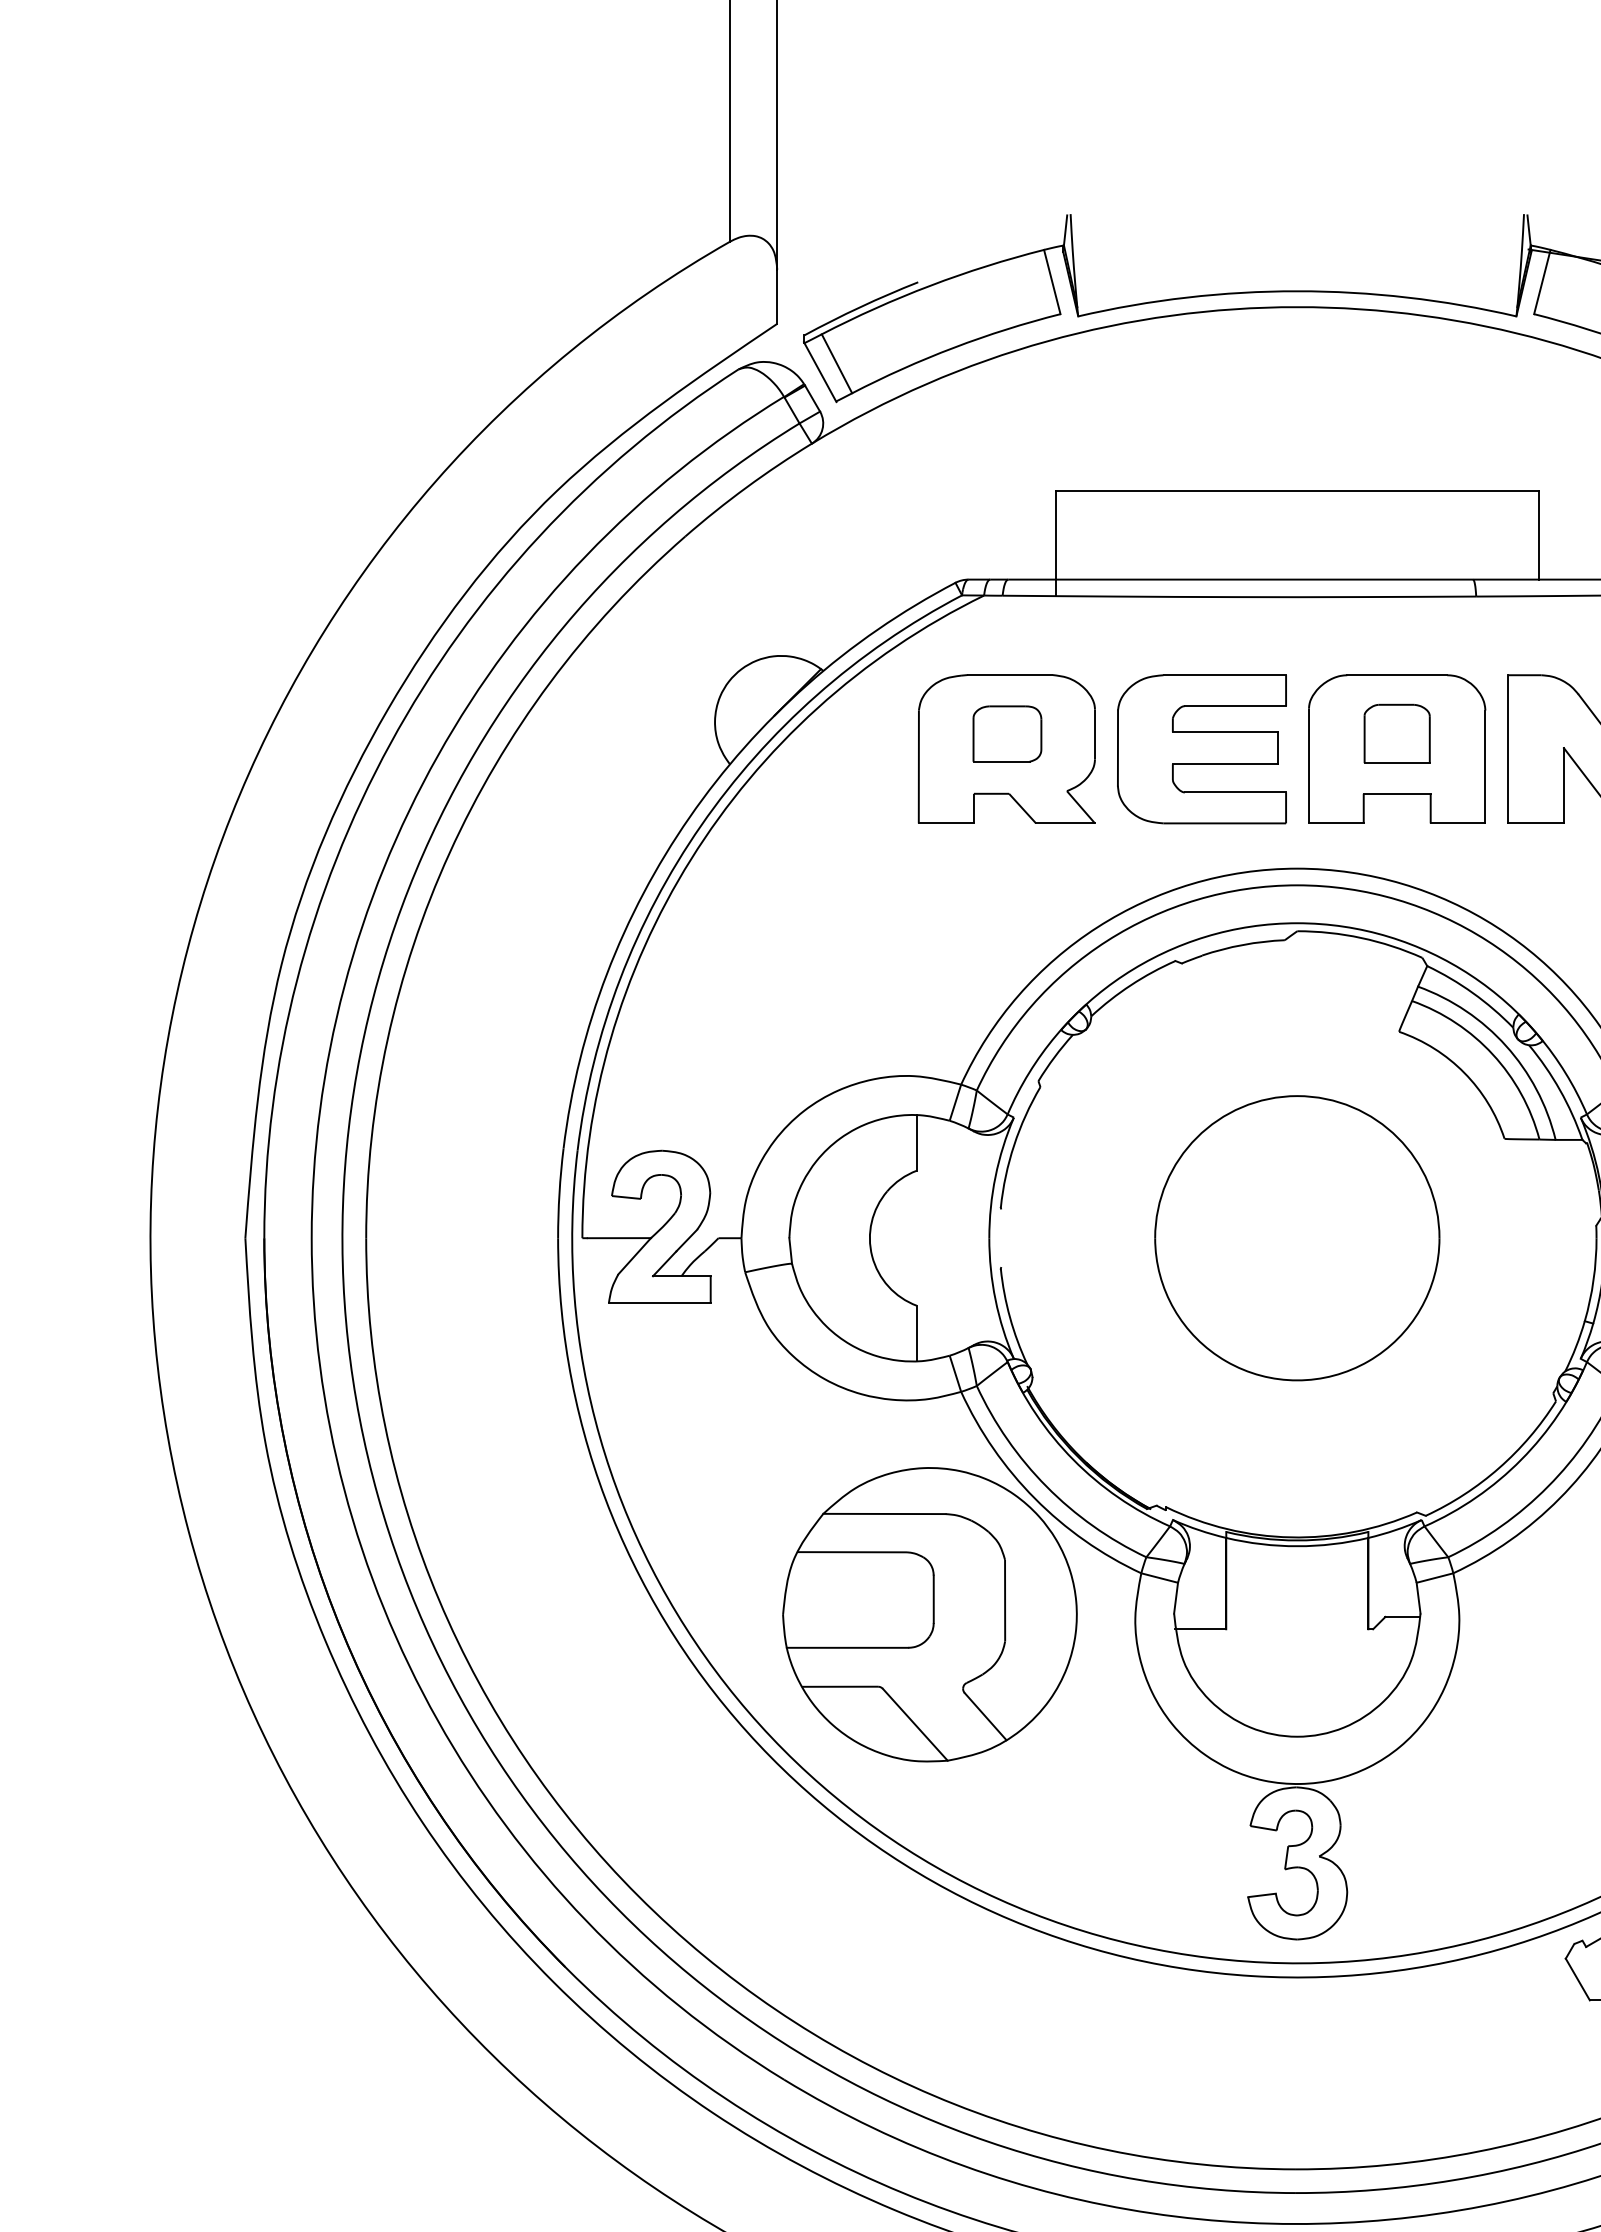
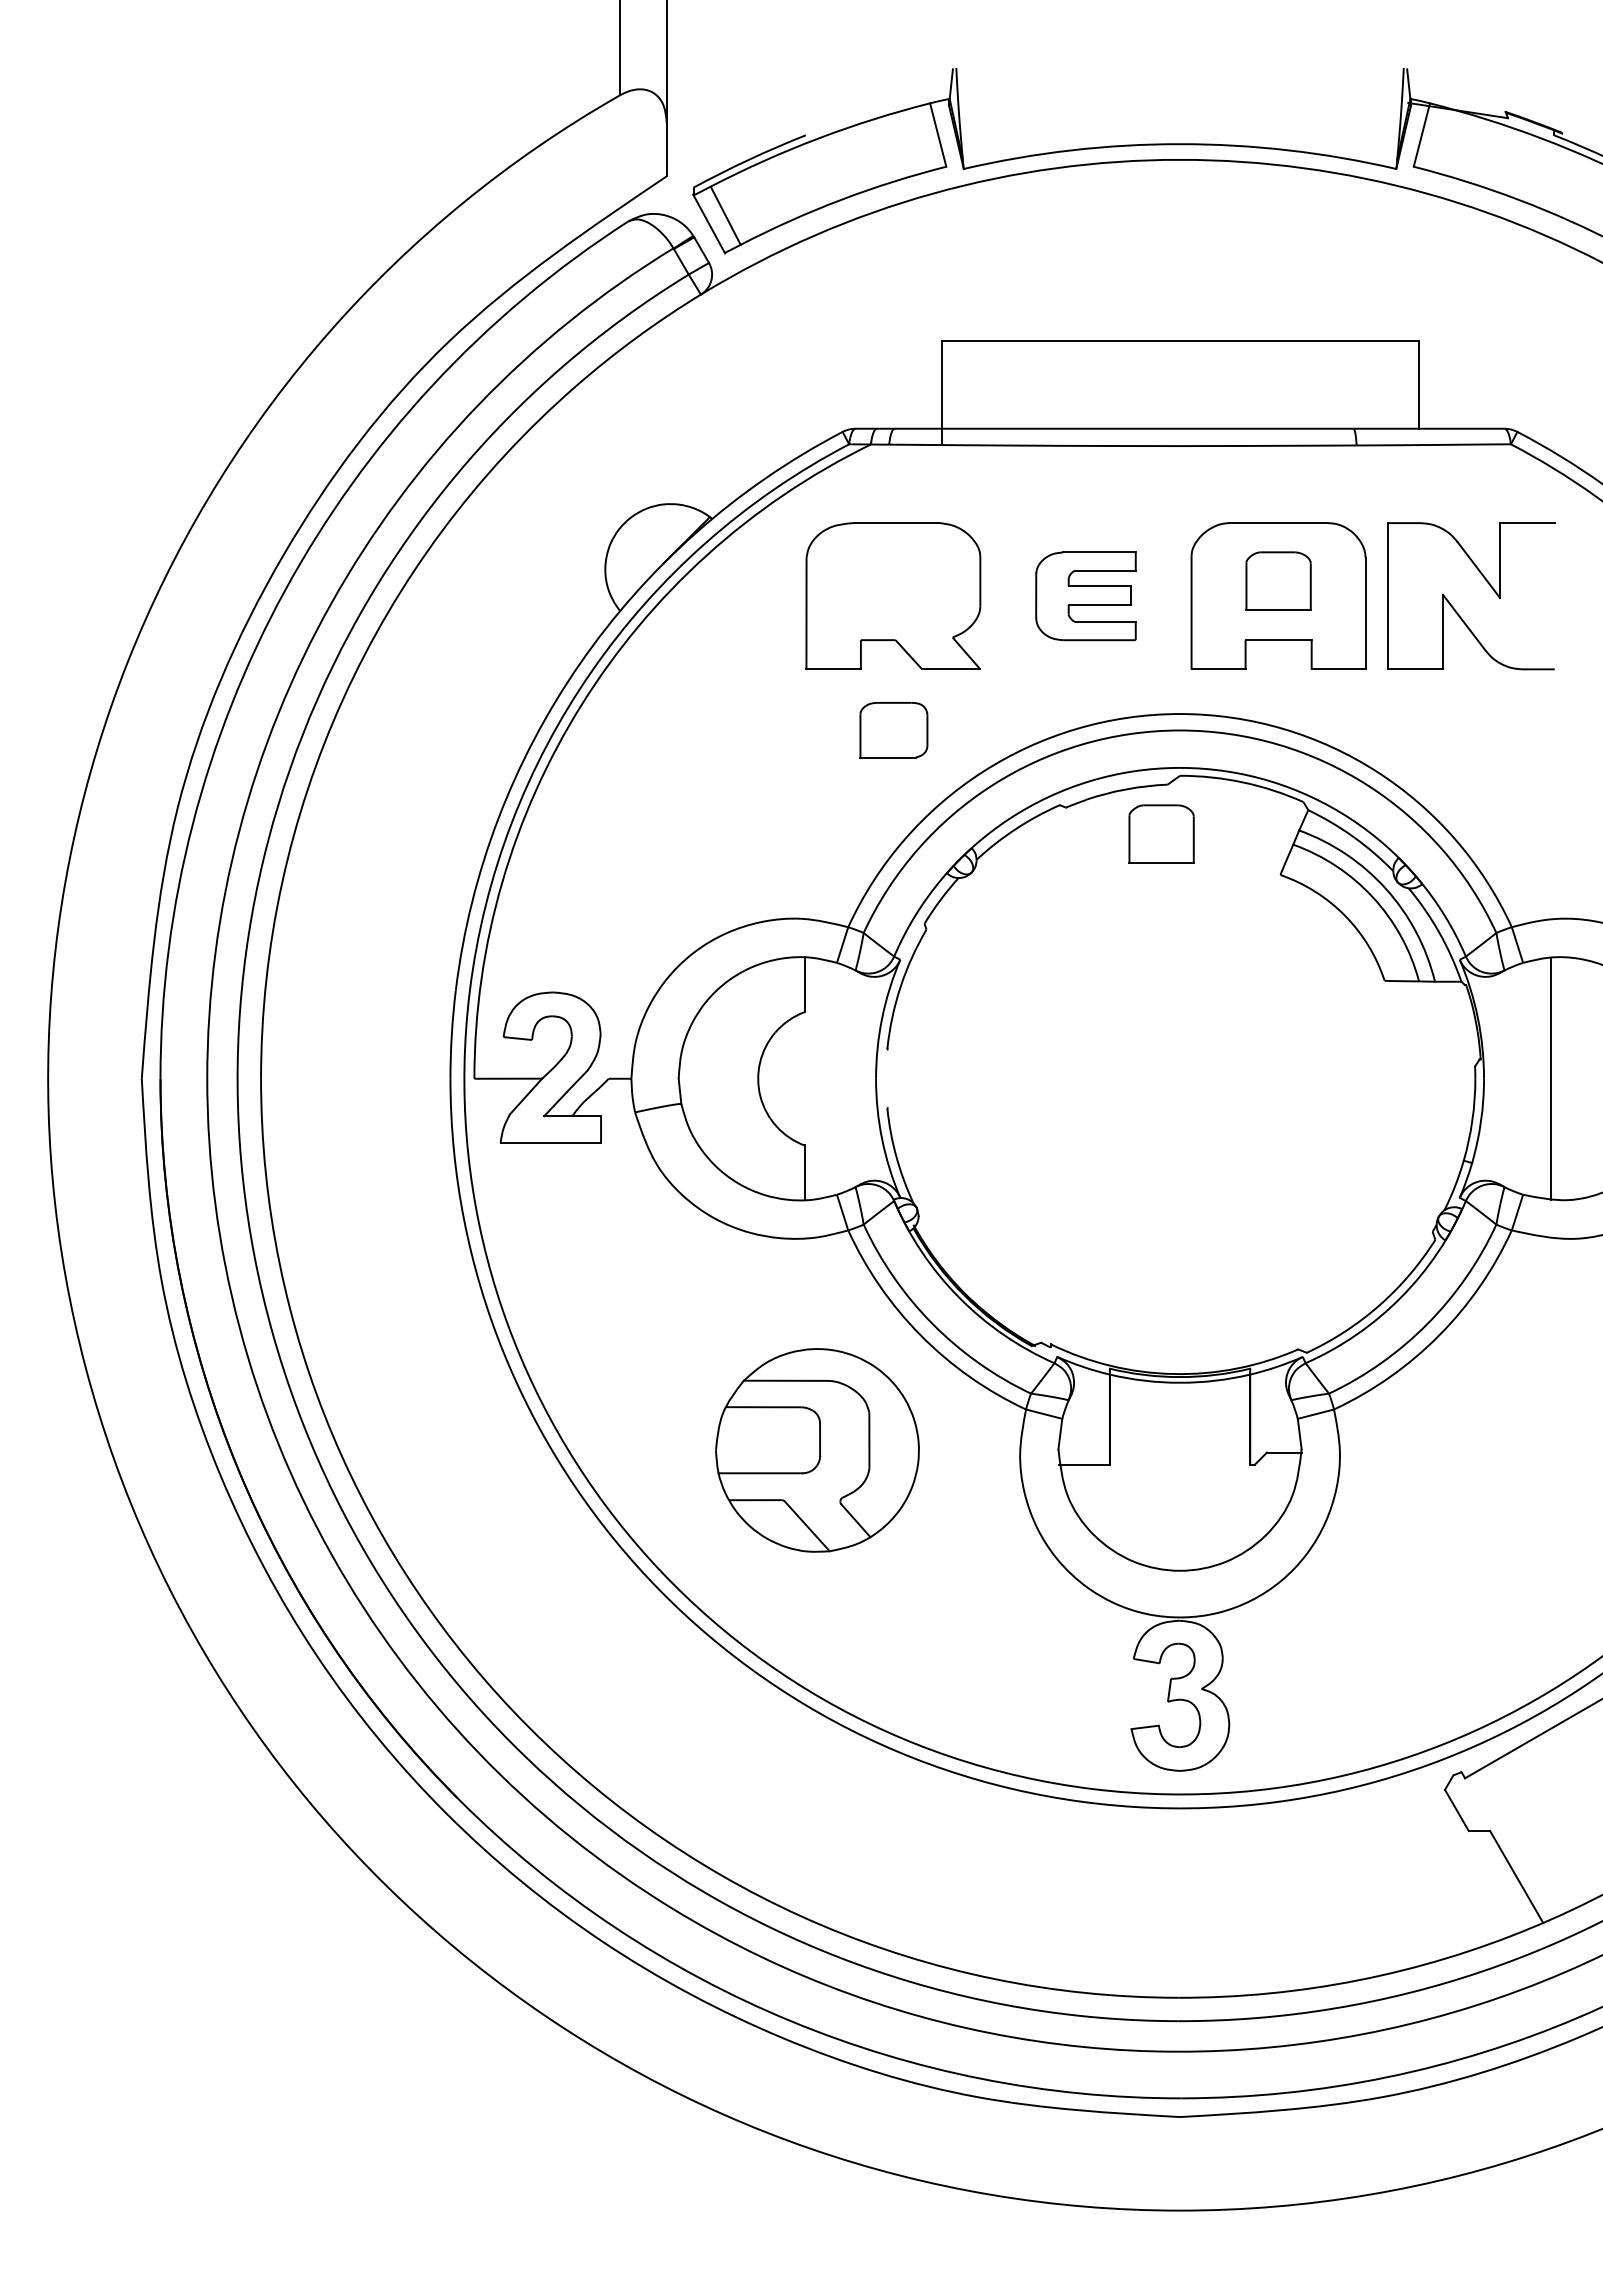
part: (1007, 734) -> (893, 730), moved
part: (1201, 749) -> (1085, 596), size x0.6
part: (1278, 989) -> (1161, 833), added
part: (1296, 1237) -> (1179, 1078), removed
part: (929, 1614) -> (817, 1450), size x0.7

